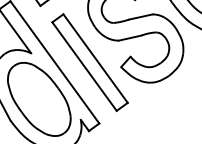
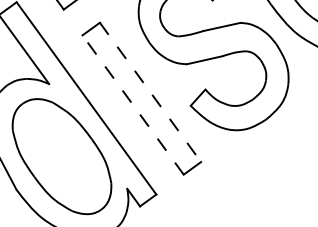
line: (95, 58) -> (150, 92), solid -> dashed
line: (84, 66) -> (133, 104), solid -> dashed

